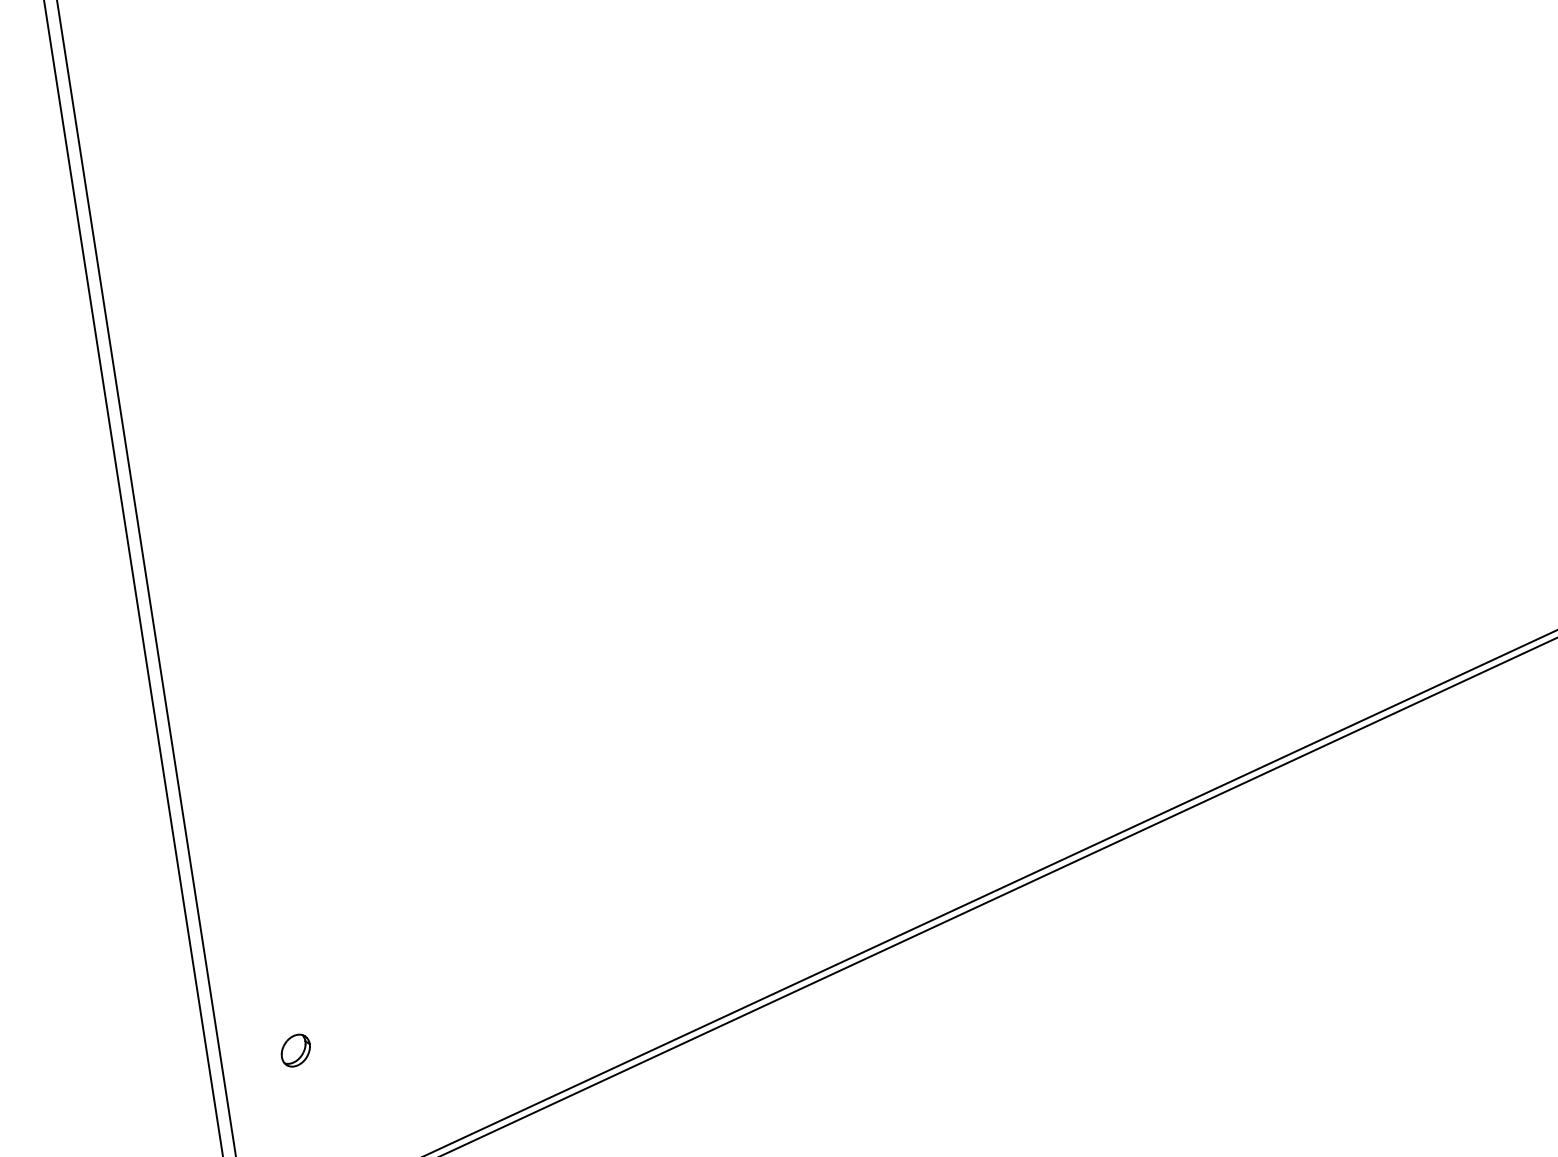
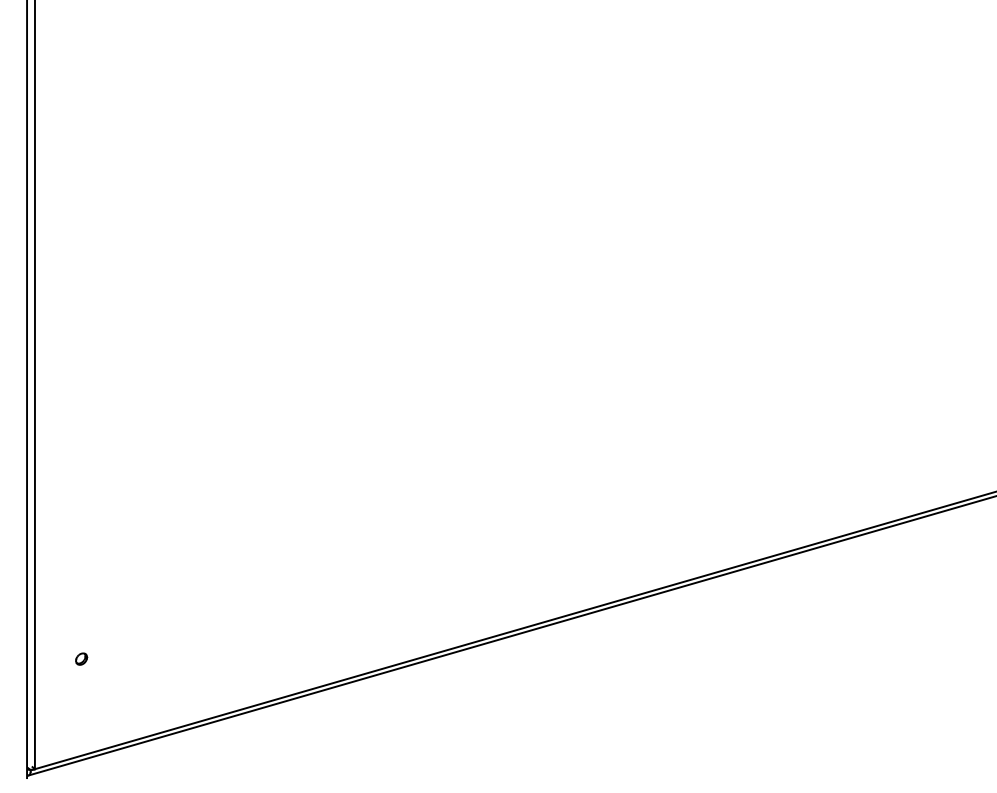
part: (295, 1049) -> (81, 658), size x0.6

